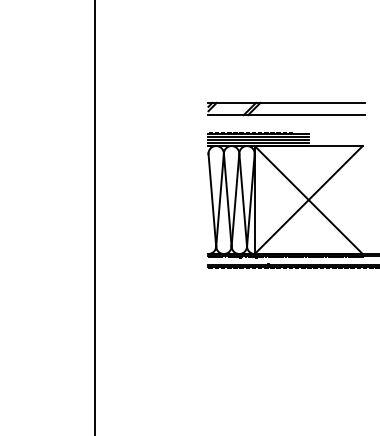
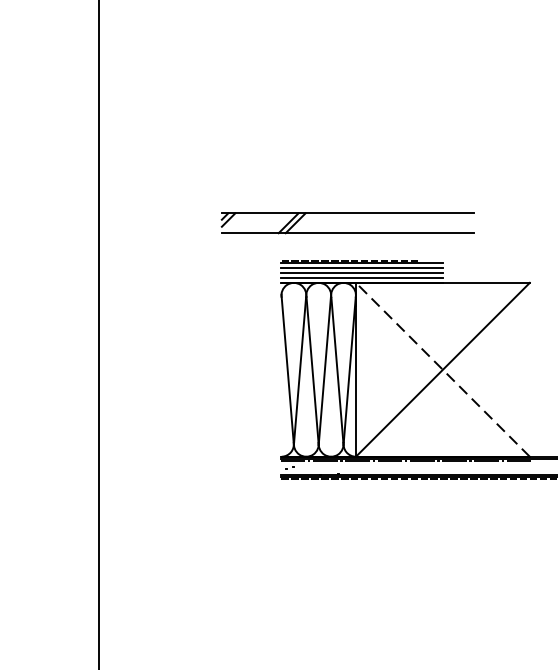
part: (286, 108) -> (347, 222), moved
line: (308, 199) -> (442, 368), solid -> dashed

